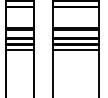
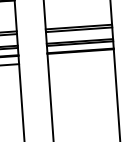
line: (75, 50) -> (80, 59), removed

